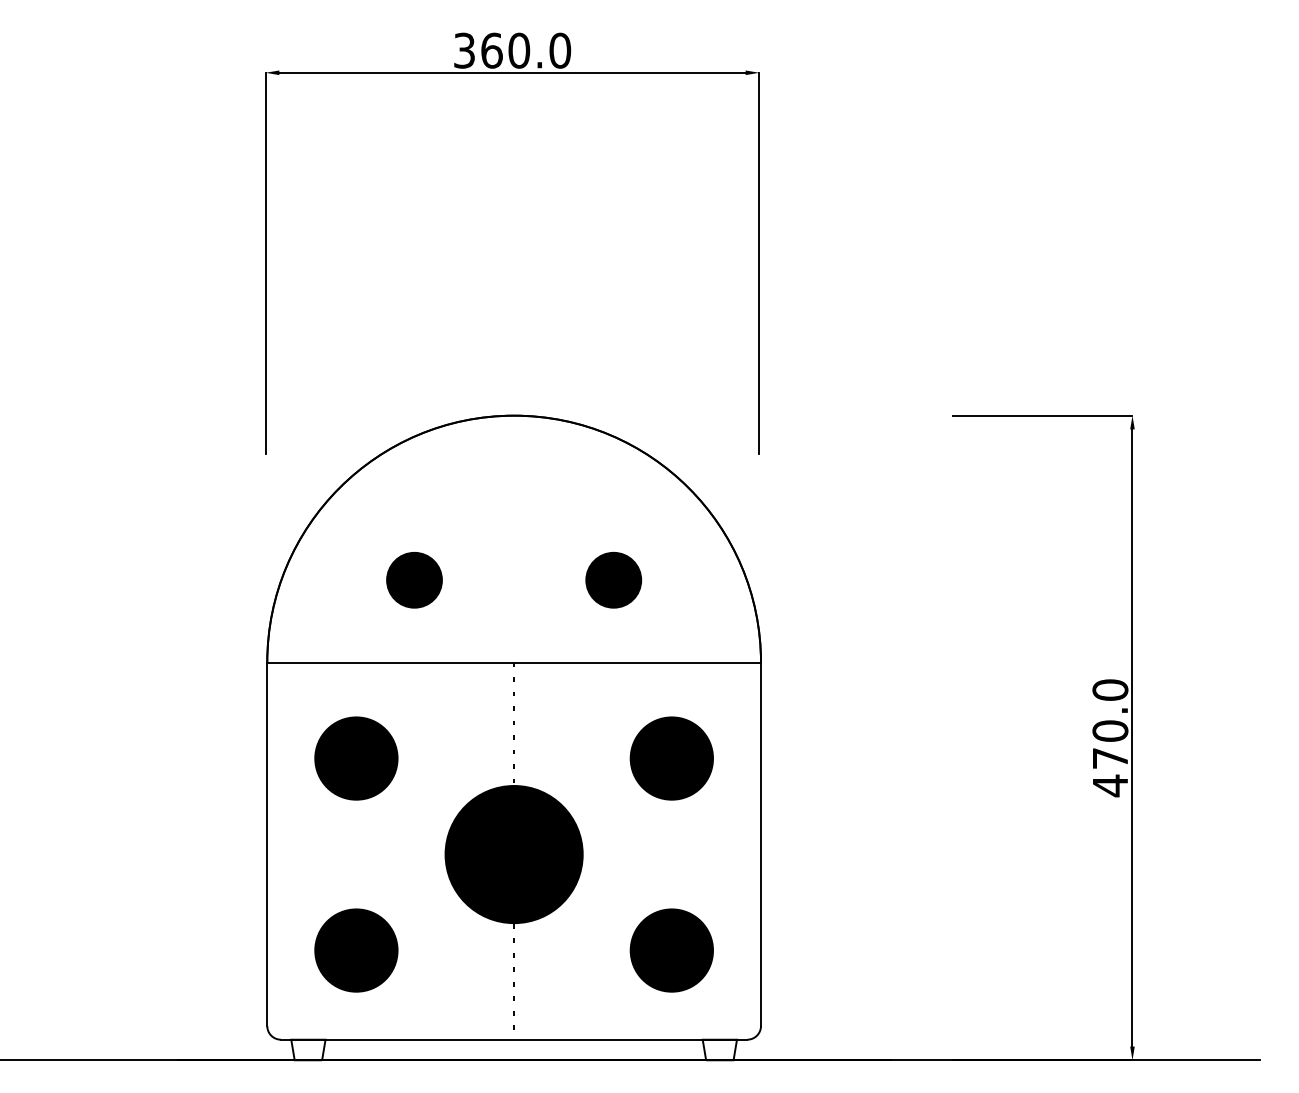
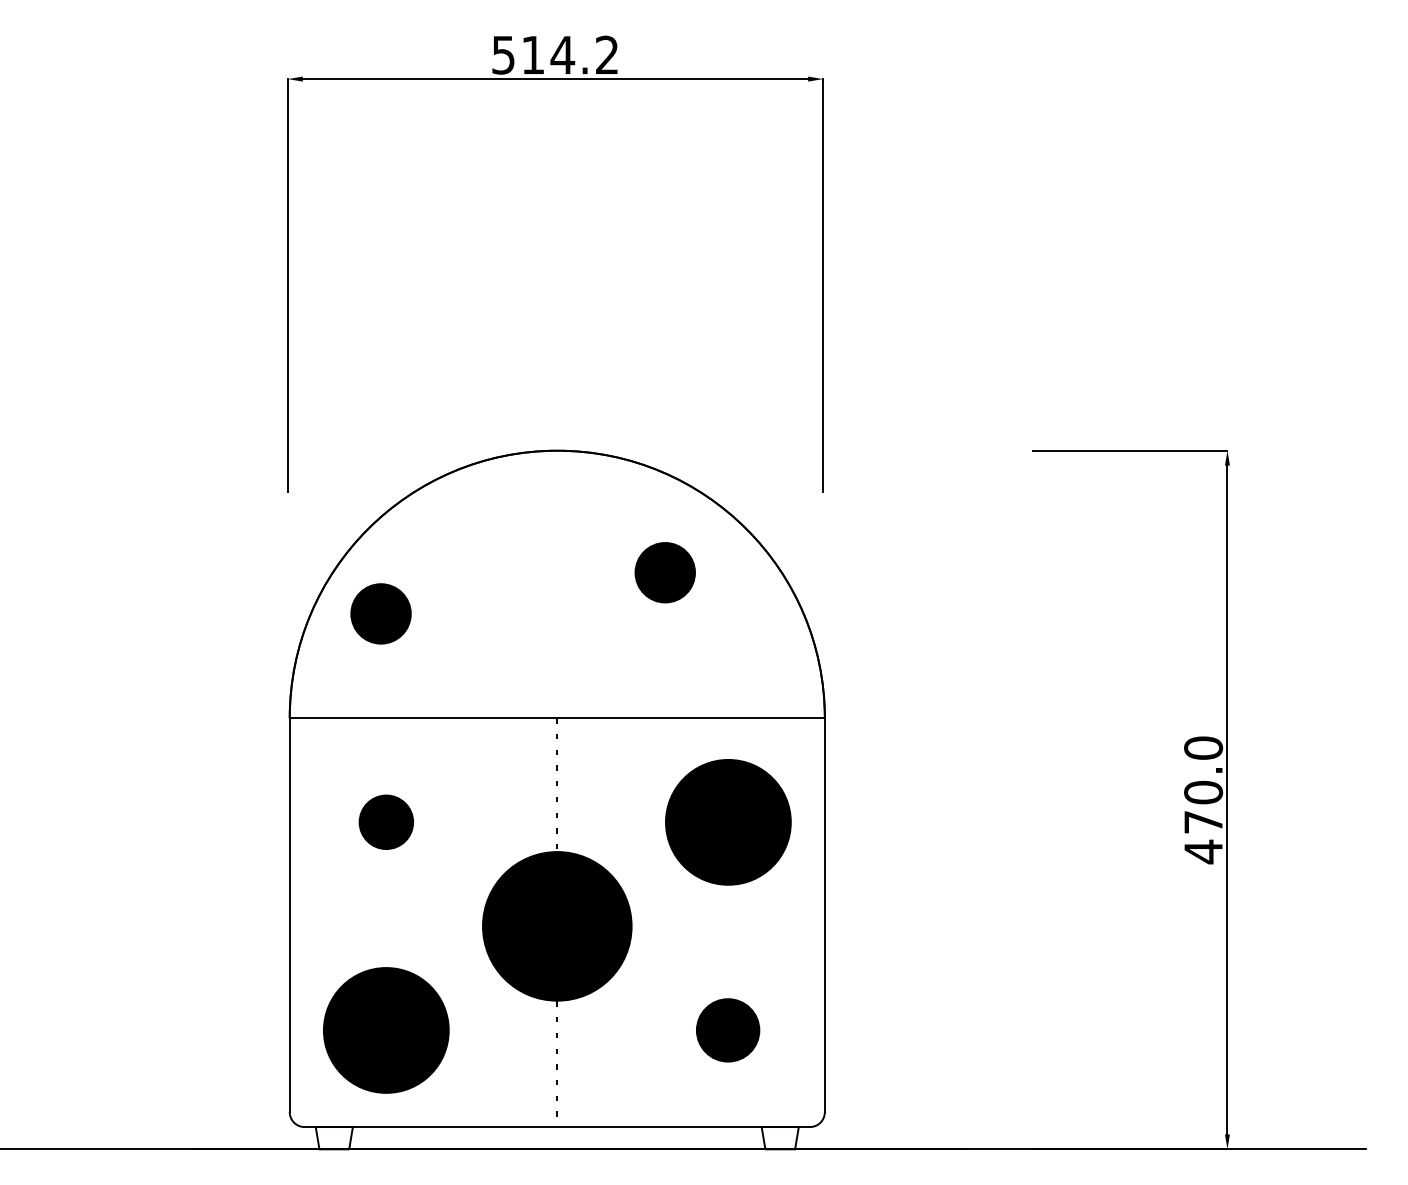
text: (512, 50) -> (555, 54), 360.0 -> 514.2
part: (414, 580) -> (381, 614), moved
part: (613, 580) -> (664, 572), moved
part: (356, 758) -> (386, 822), size x0.6
part: (671, 758) -> (727, 822), size x1.4
part: (356, 950) -> (386, 1030), size x1.4
part: (671, 950) -> (727, 1030), size x0.7

